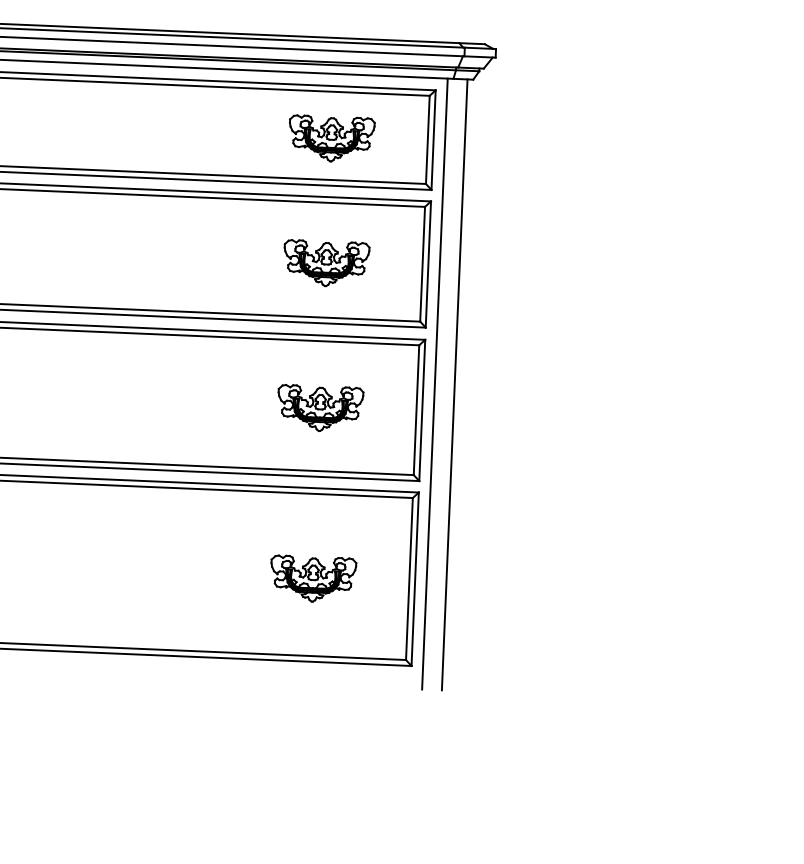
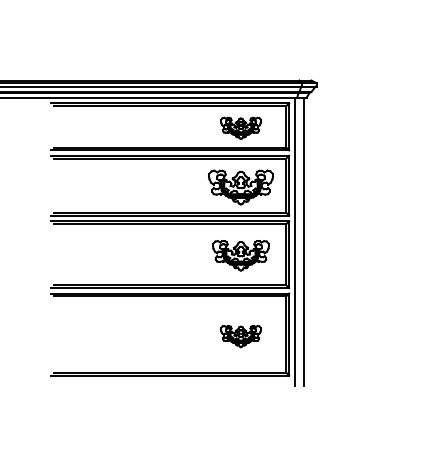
part: (325, 261) -> (240, 186), size x1.6
part: (319, 407) -> (240, 255), size x1.4

